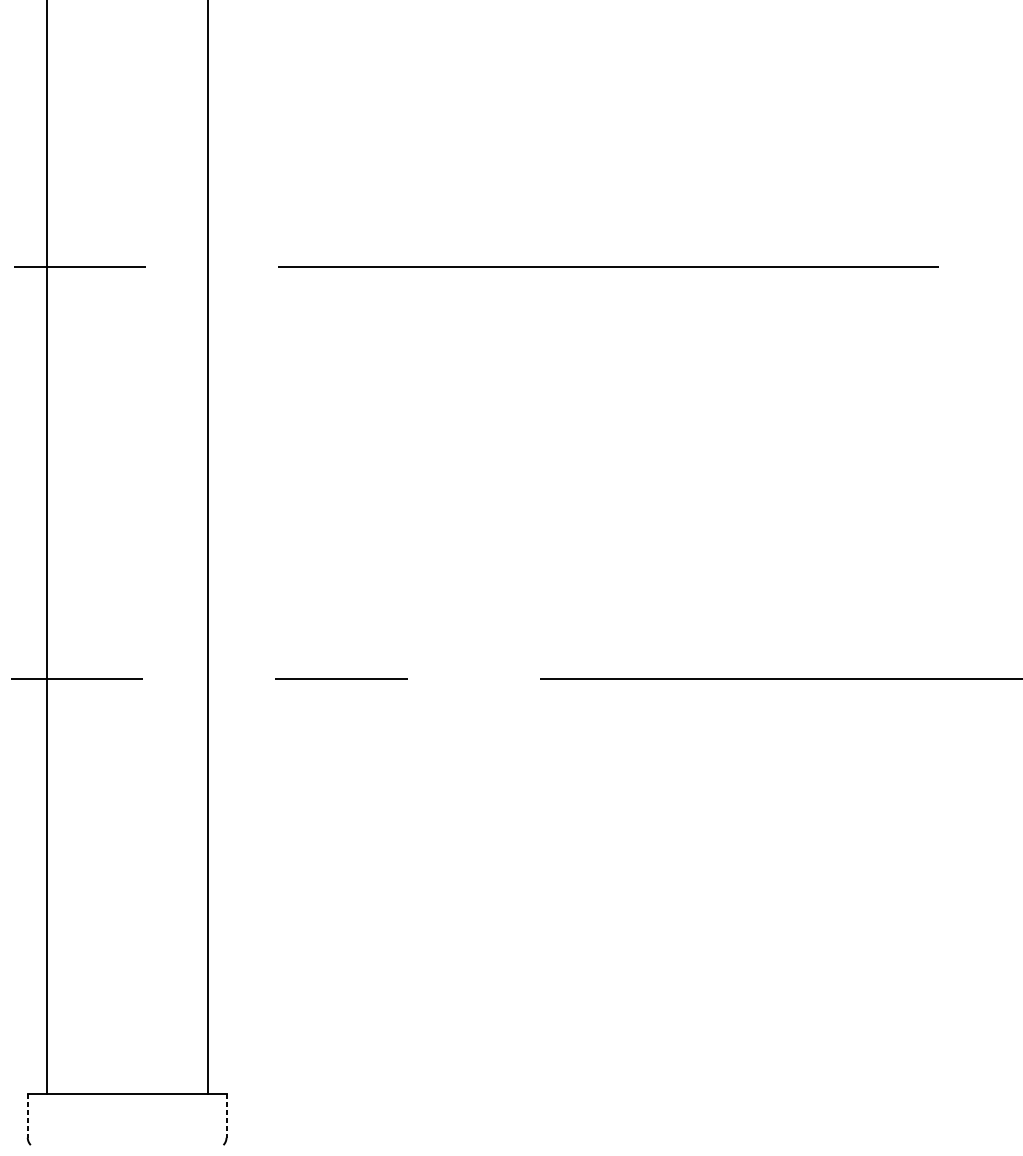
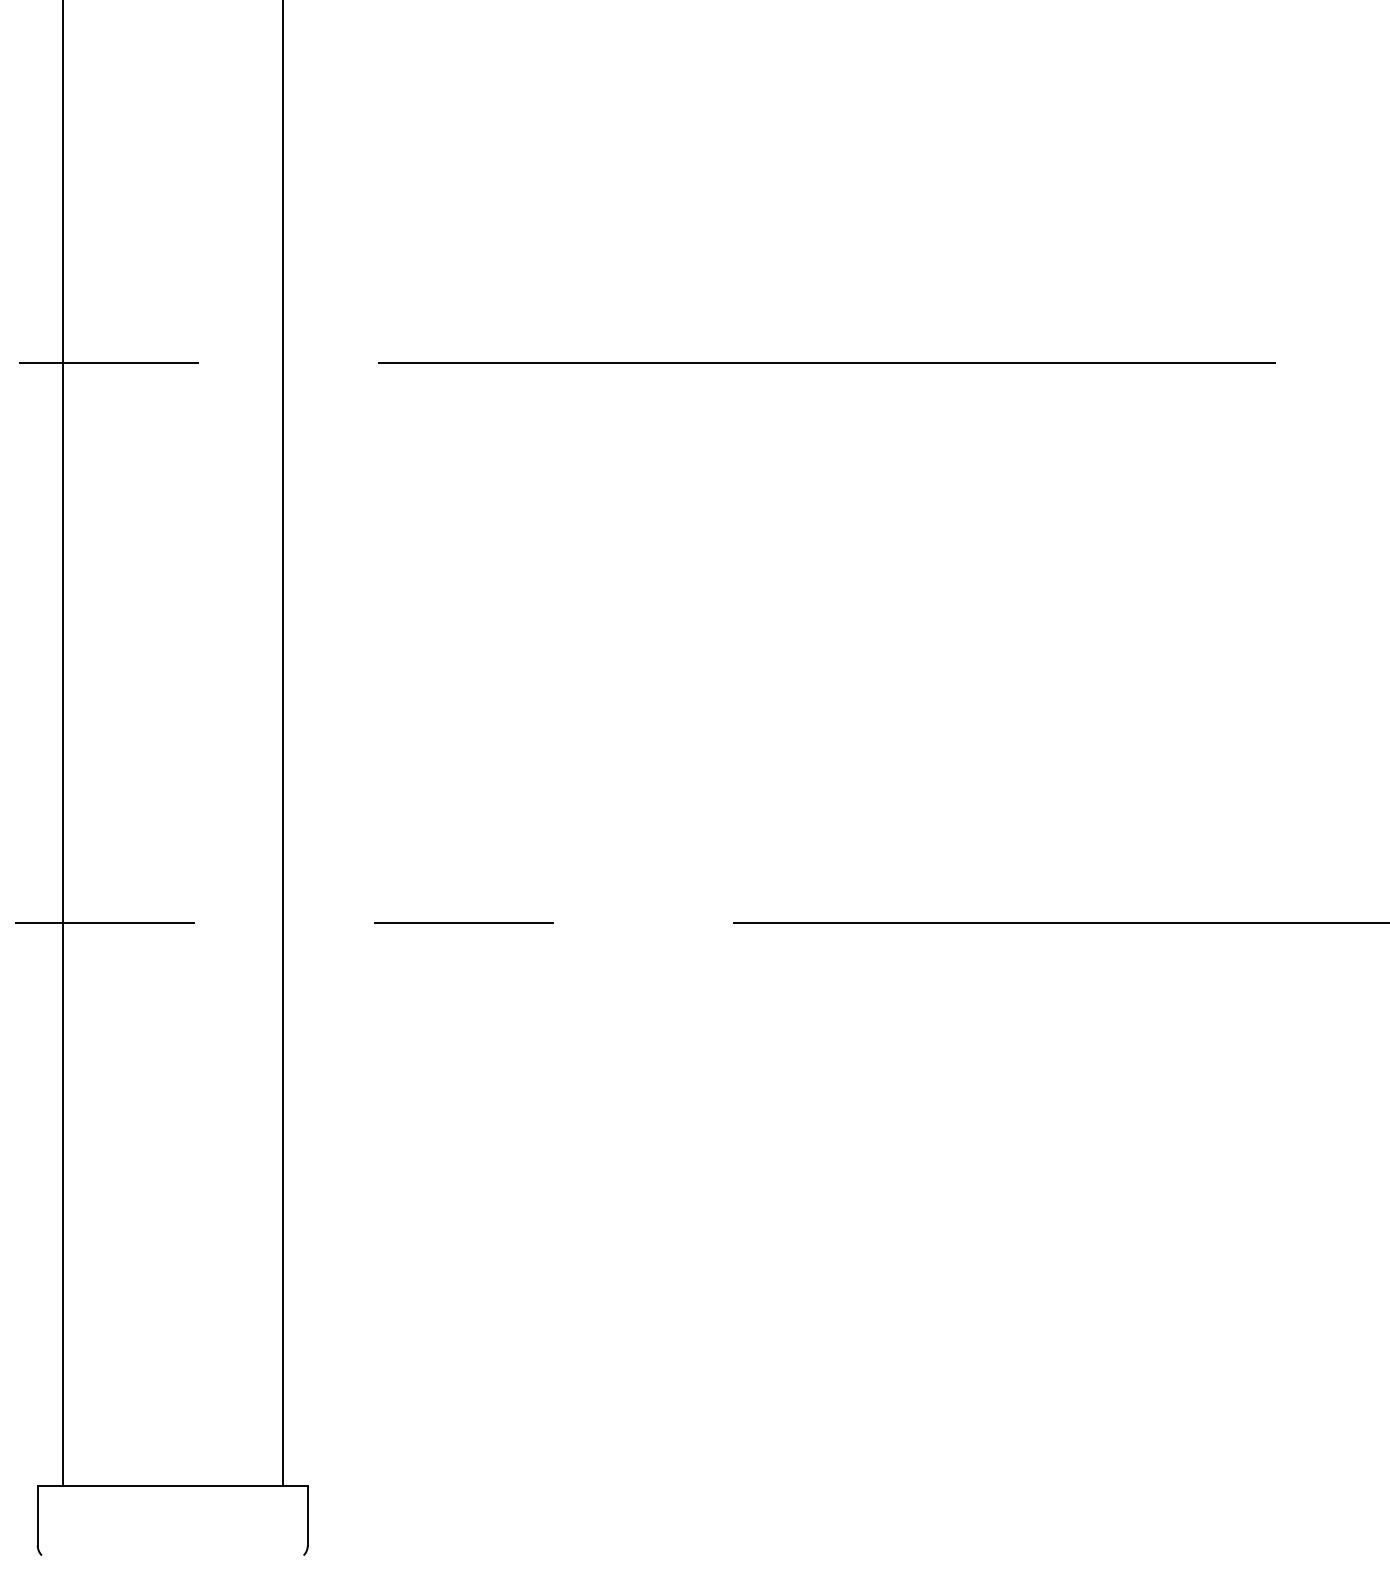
line: (27, 1115) -> (37, 1515), dashed -> solid
line: (226, 1115) -> (307, 1515), dashed -> solid

